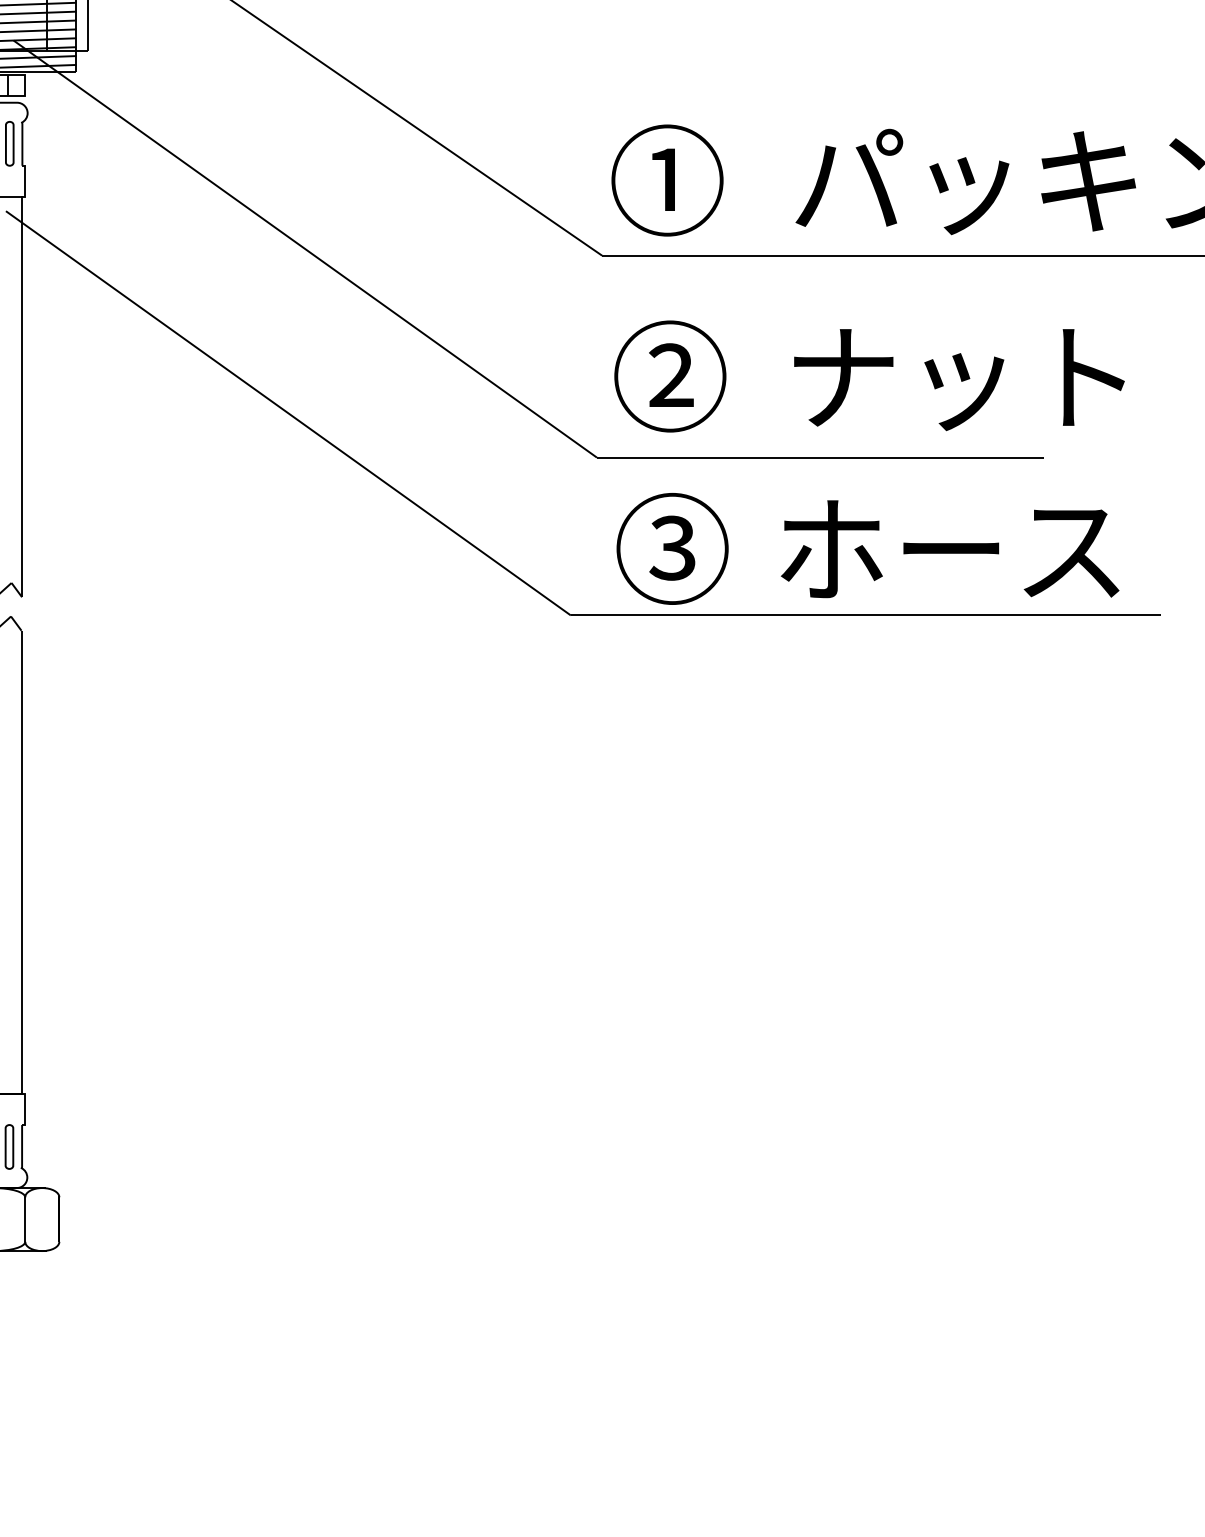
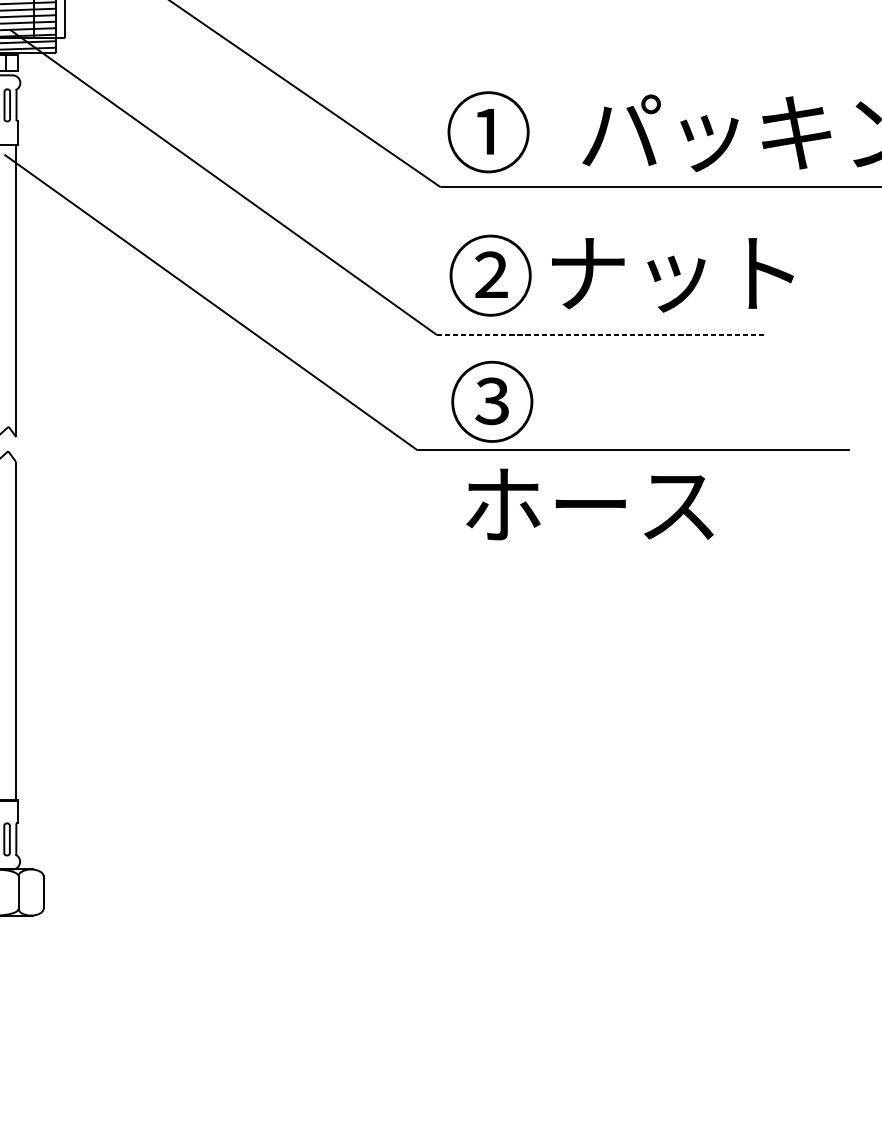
text: (959, 380) -> (672, 275), moved
line: (820, 457) -> (600, 334), solid -> dashed
text: (950, 549) -> (590, 504), moved

